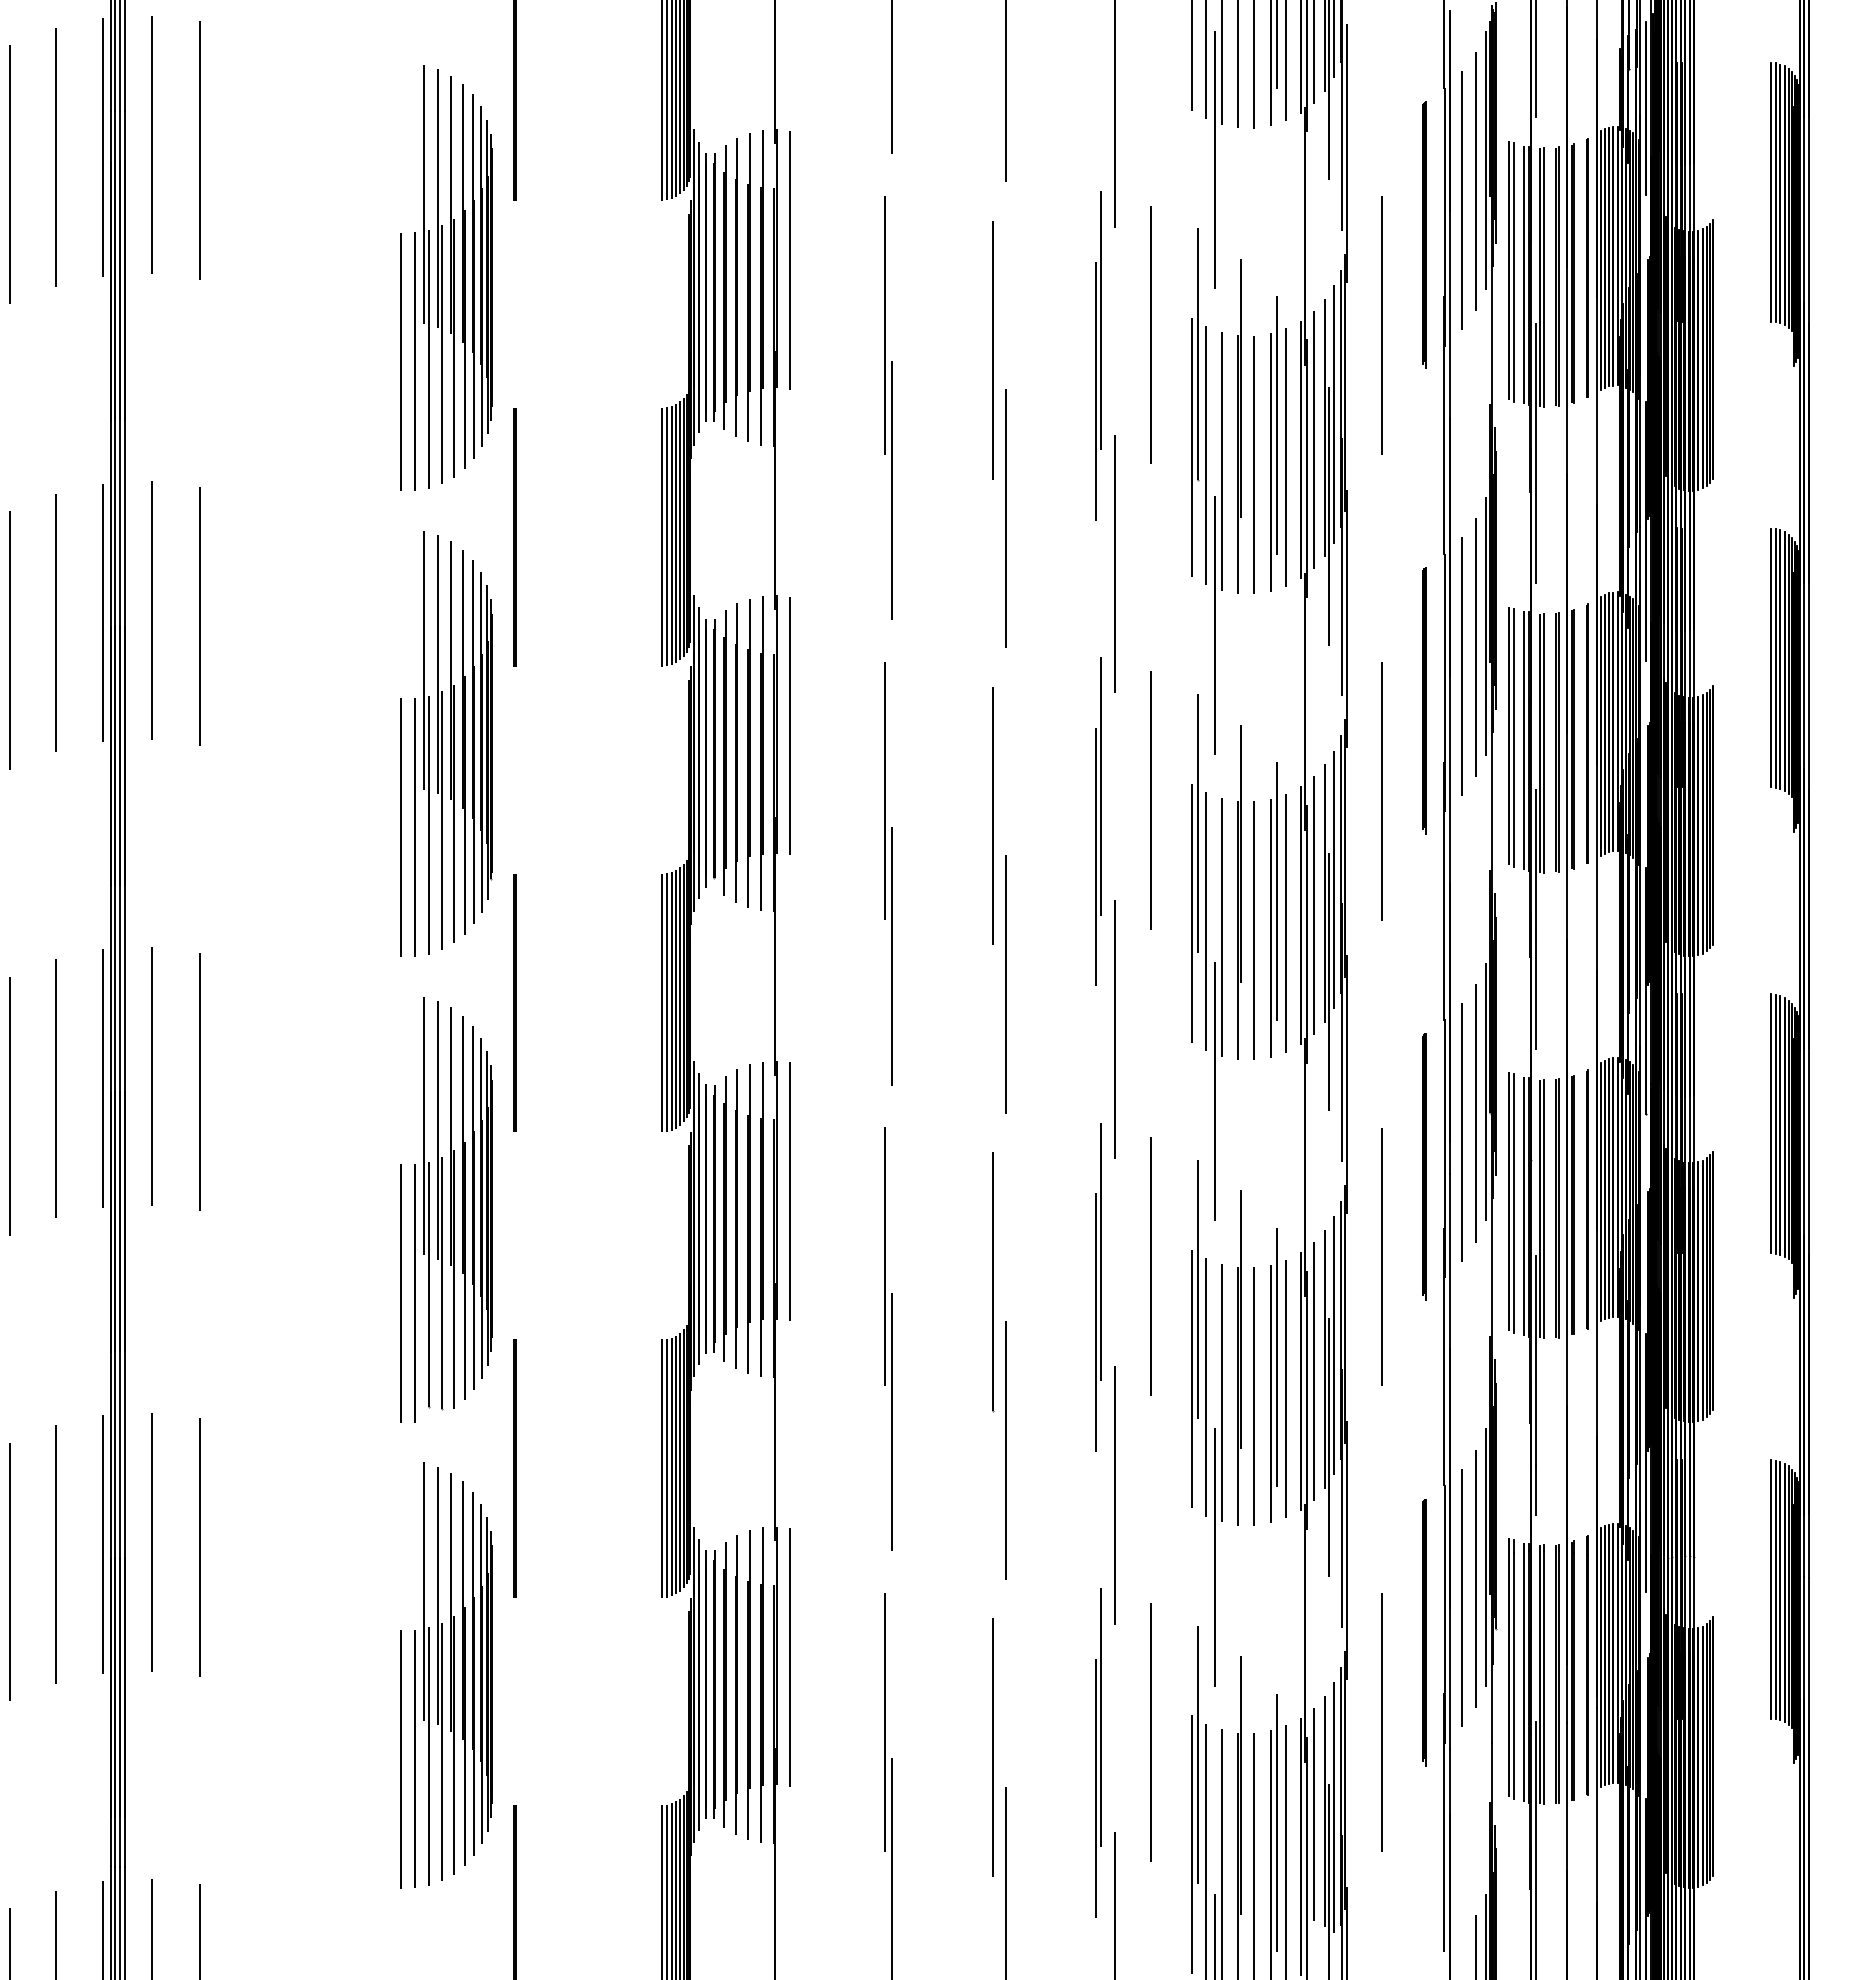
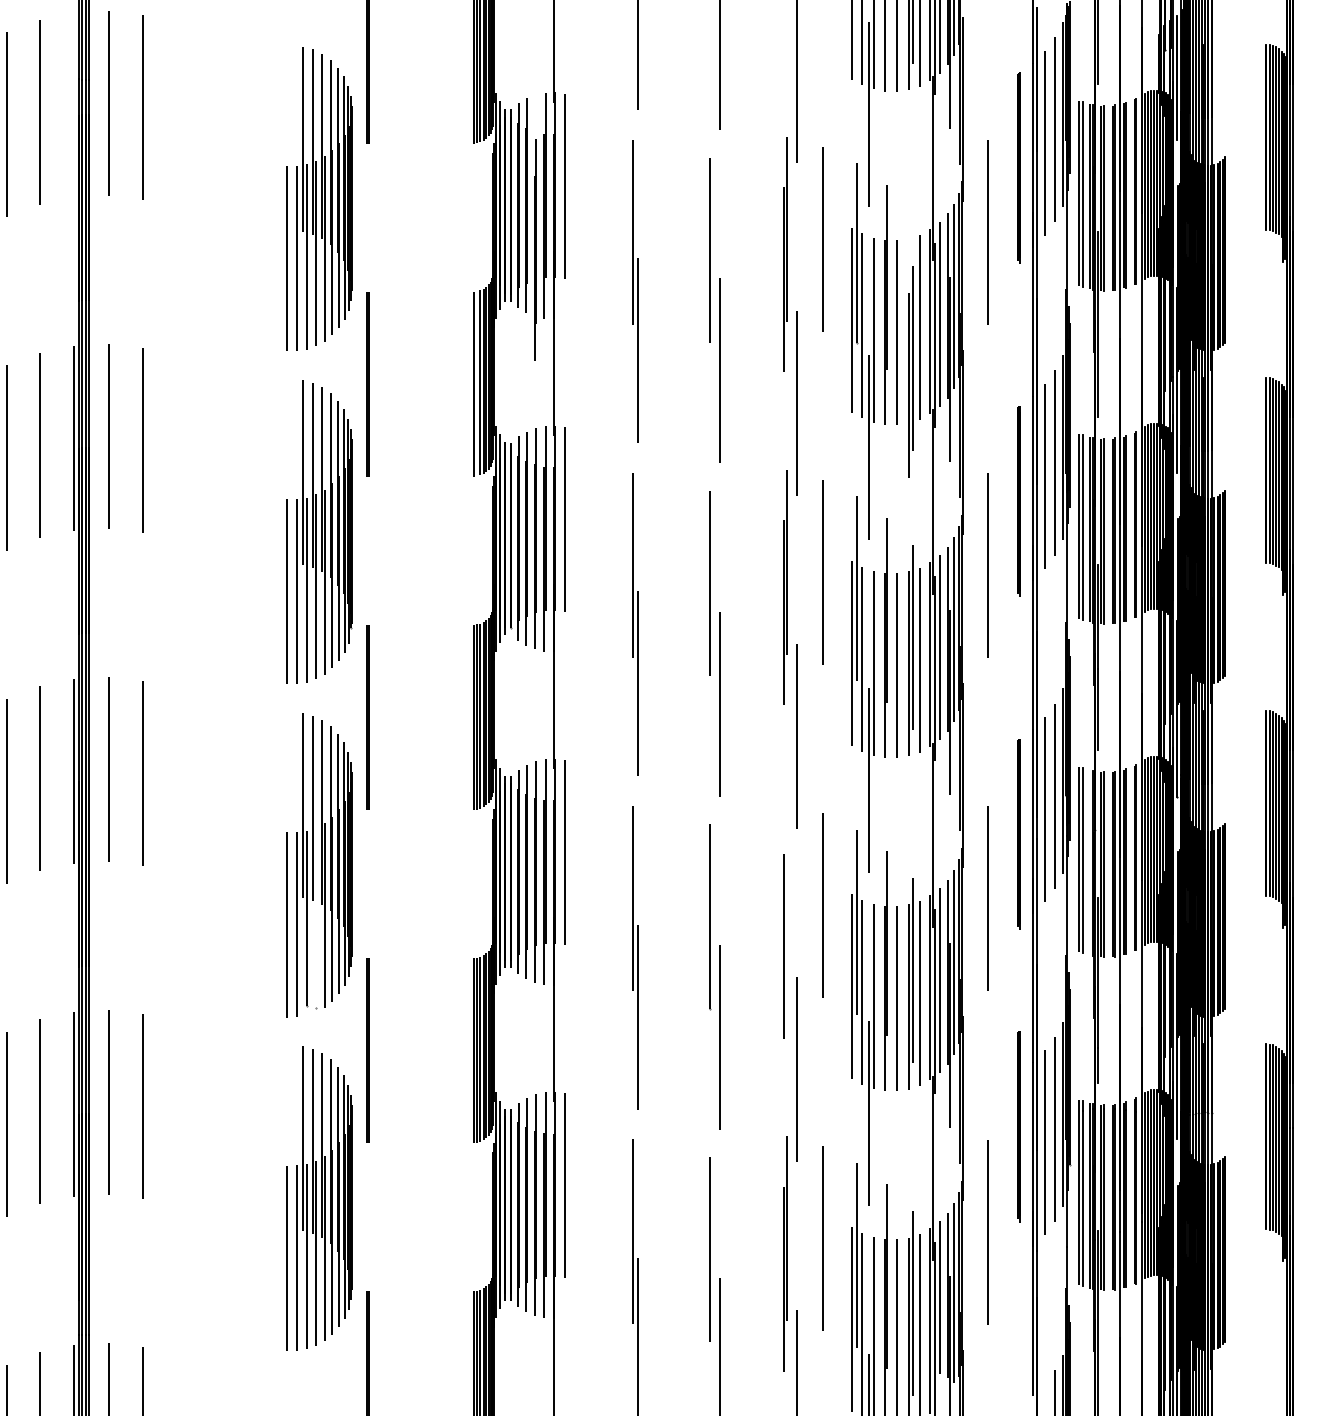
line: (103, 146) -> (73, 104), removed
line: (748, 287) -> (535, 249), moved
part: (1273, 443) -> (910, 371), moved
line: (667, 536) -> (477, 383), removed
line: (1524, 1206) -> (1090, 862), removed
line: (1100, 1251) -> (786, 895), removed
line: (442, 1282) -> (316, 917), removed
line: (1424, 1632) -> (1018, 1126), moved

